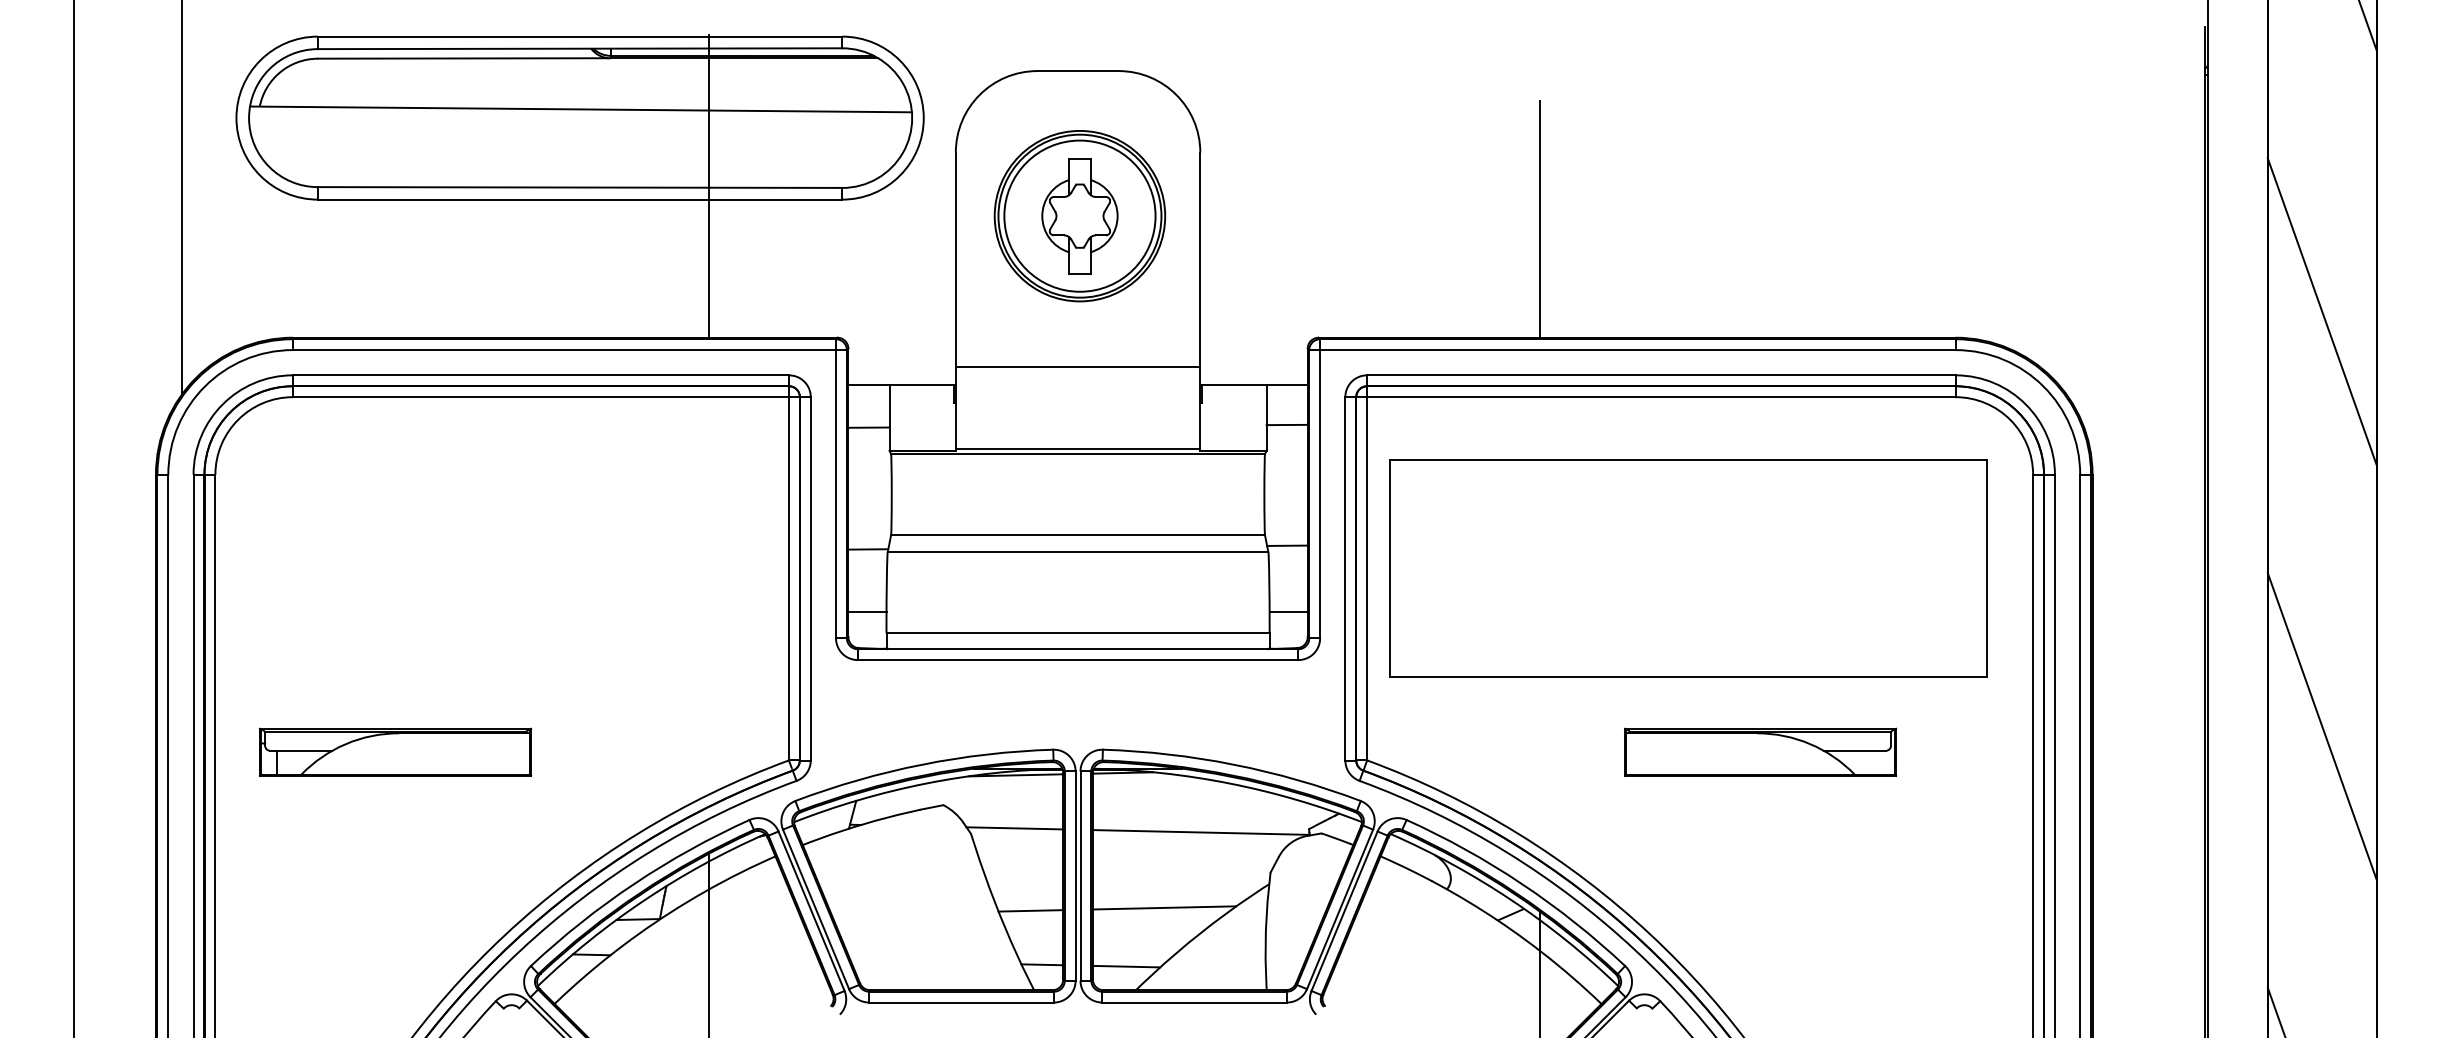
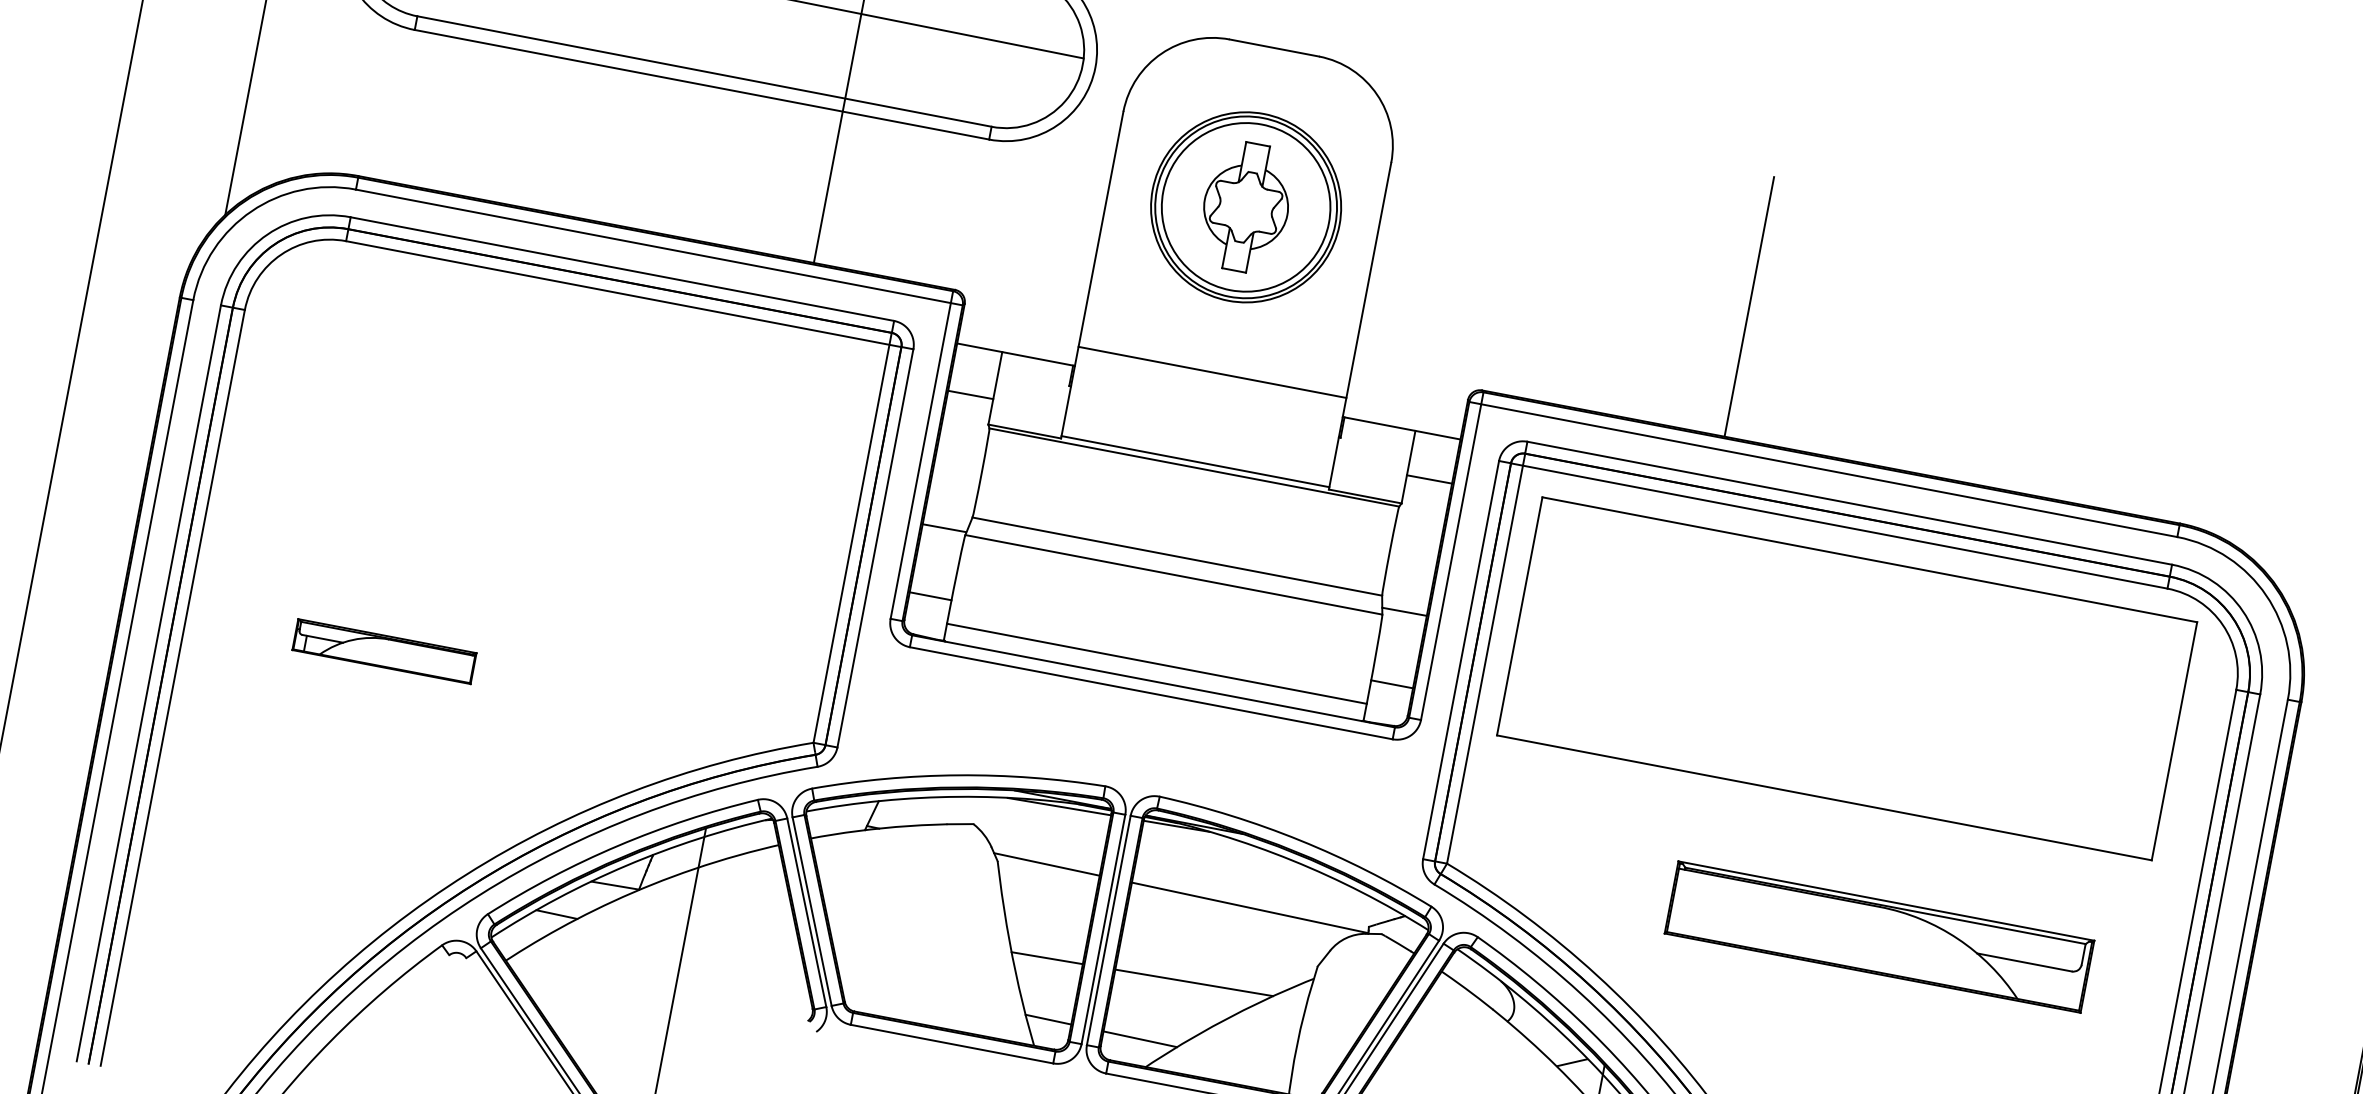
part: (1688, 568) -> (1847, 678), moved
part: (395, 751) -> (384, 650), size x0.6
part: (1760, 751) -> (1879, 936), size x1.4

